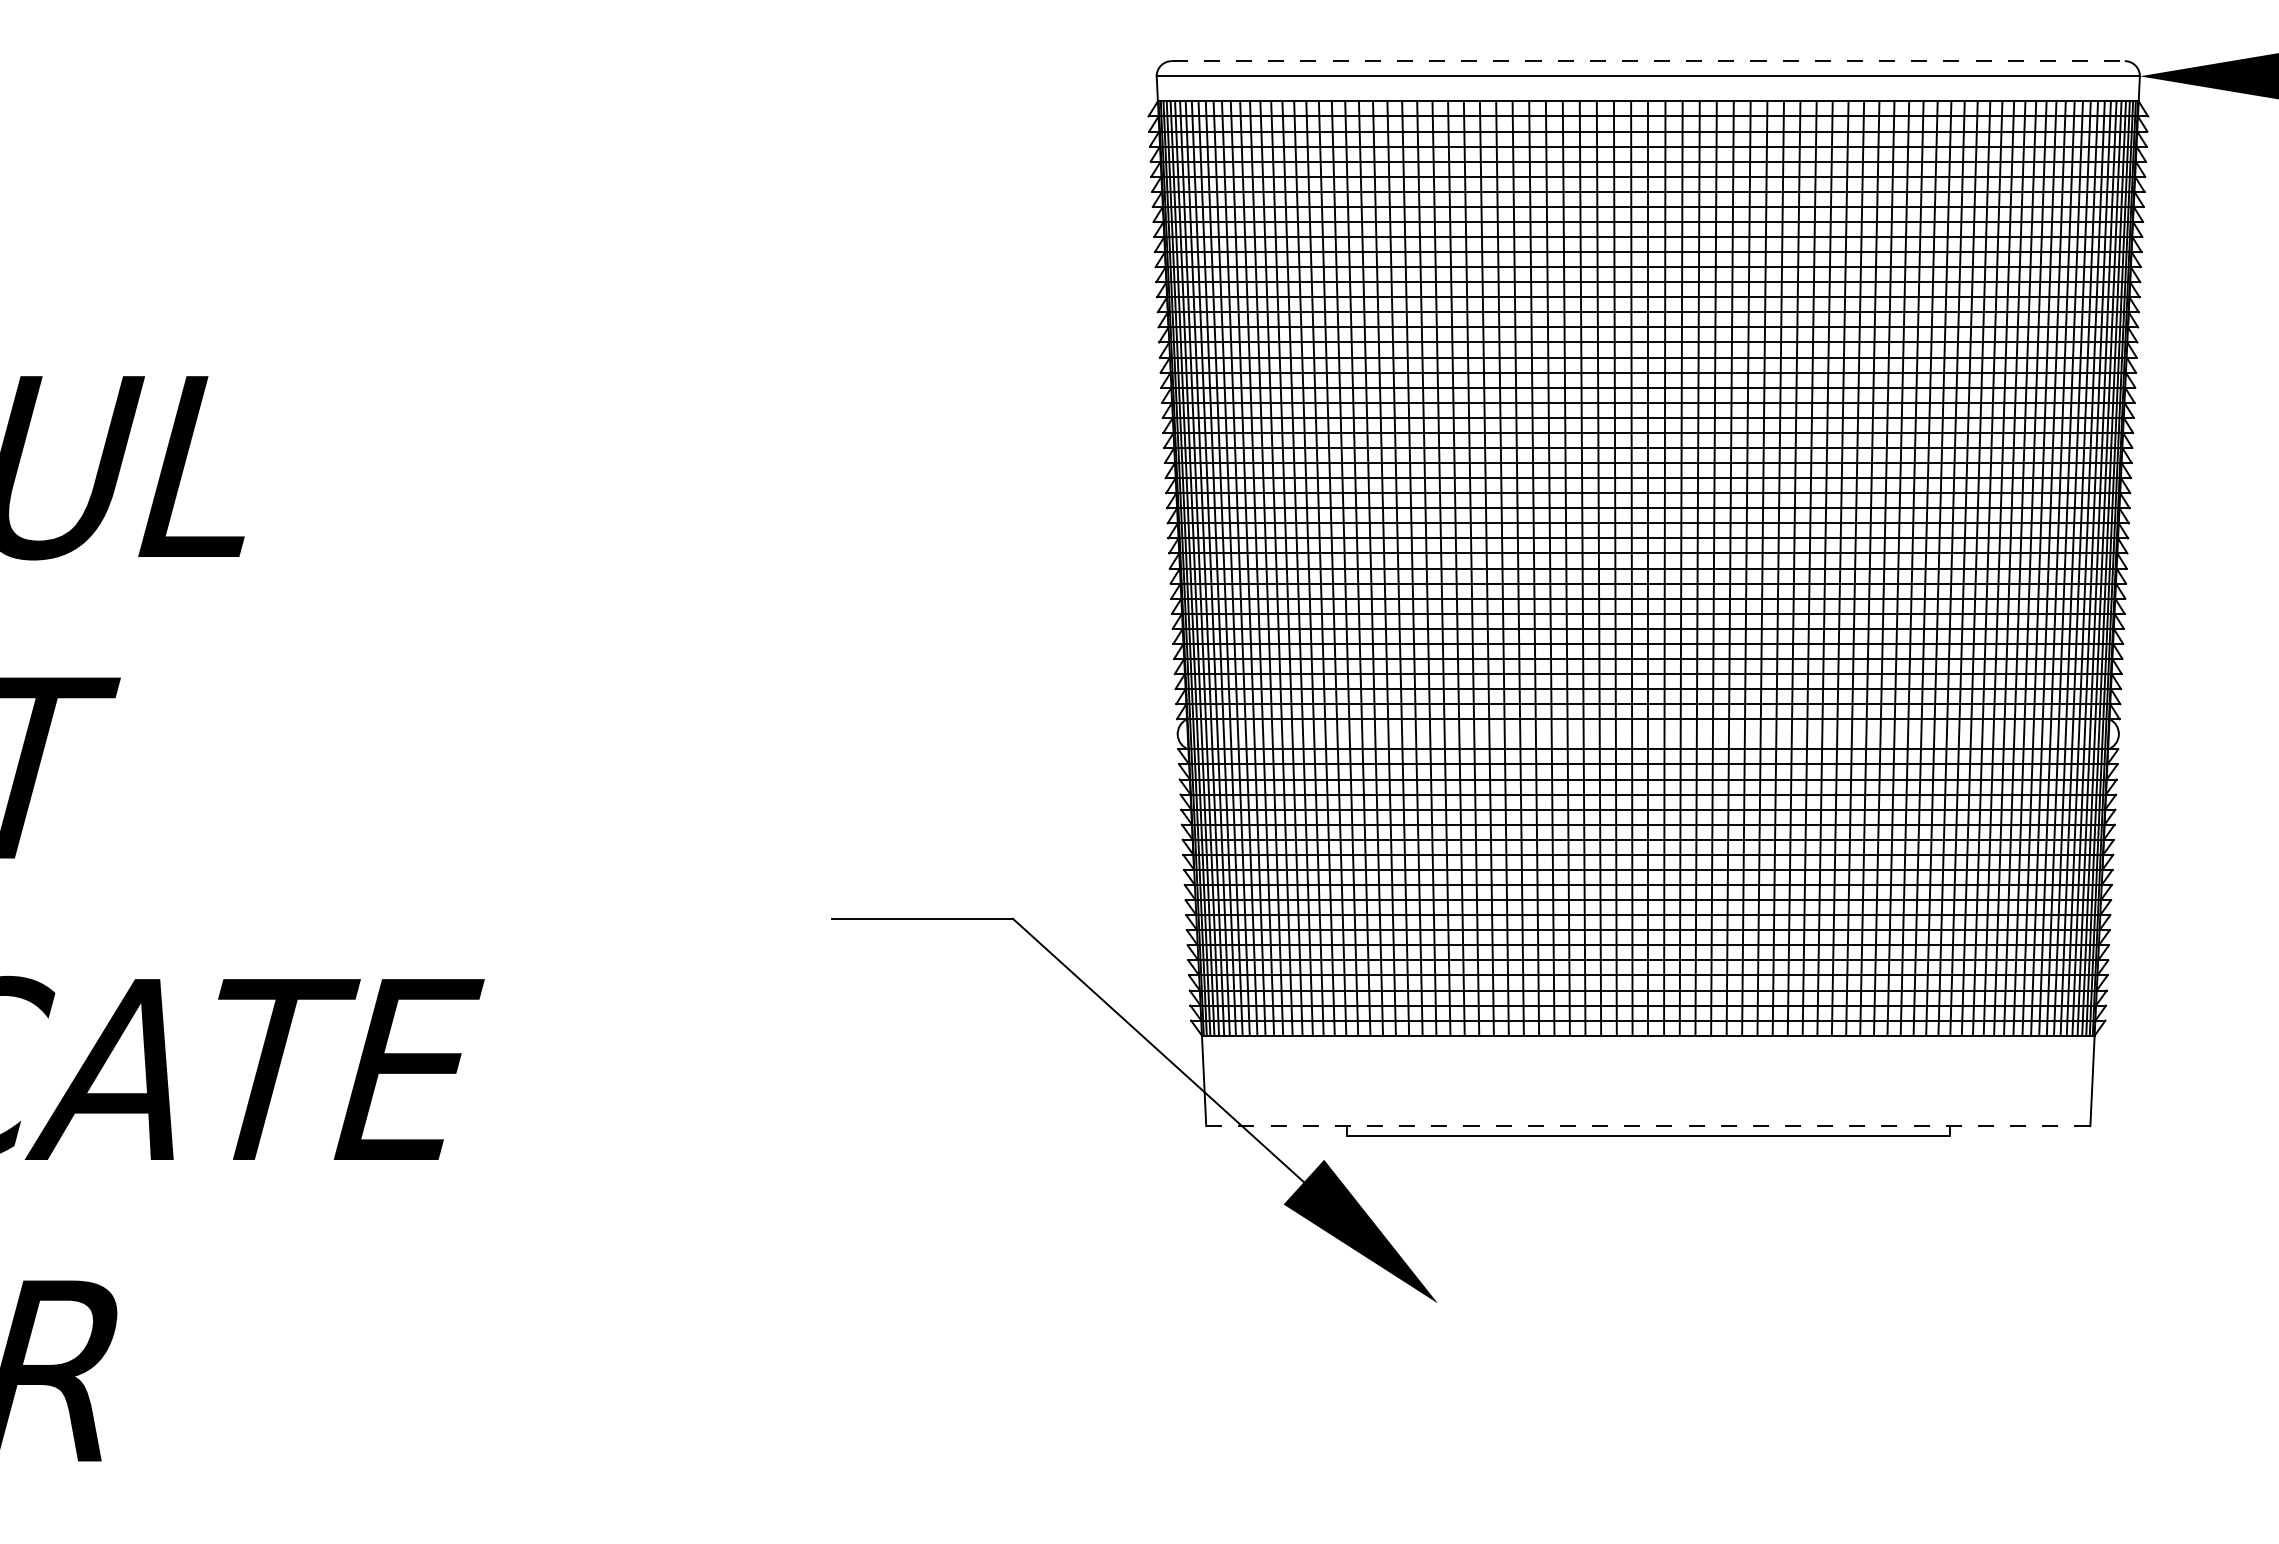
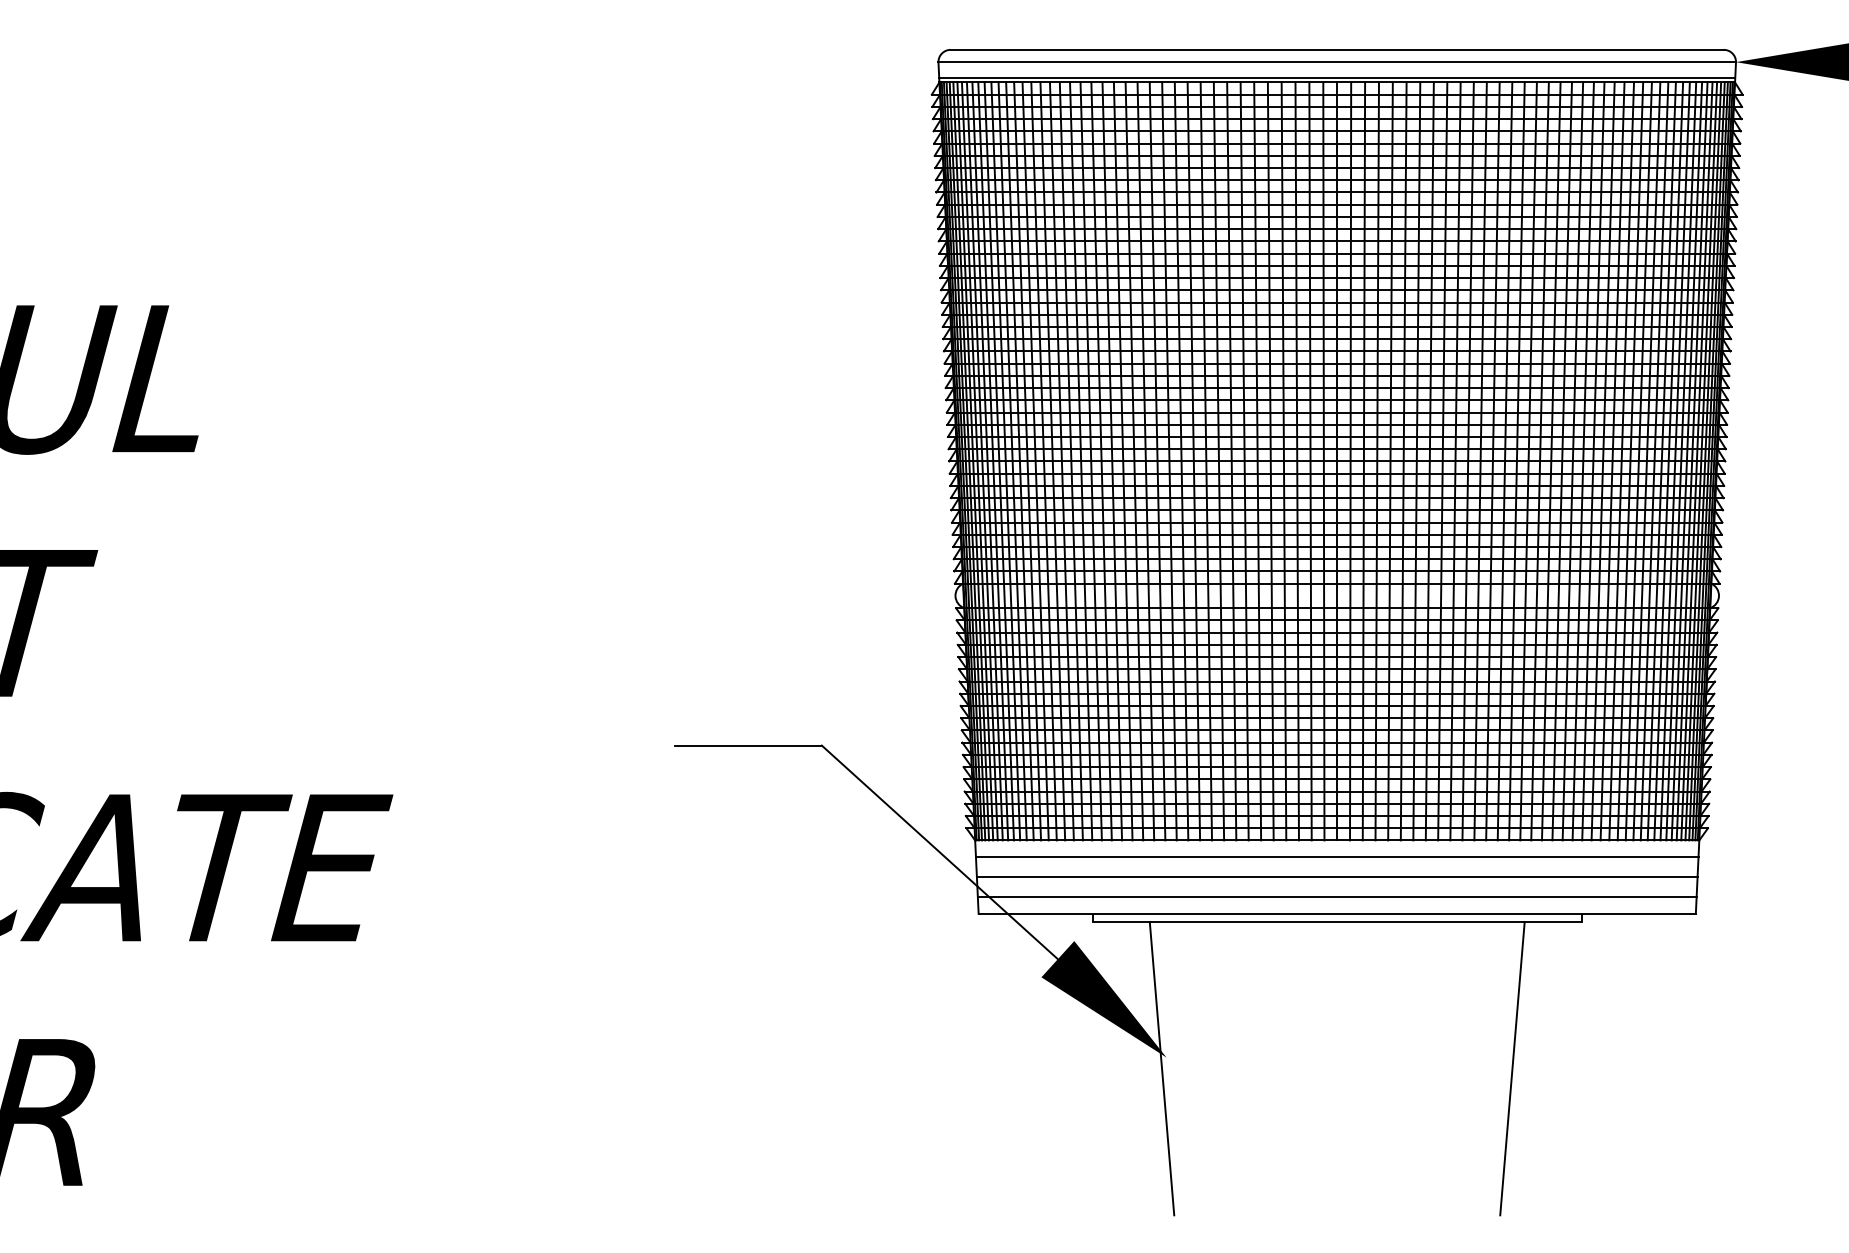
line: (1648, 61) -> (1337, 50), dashed -> solid
line: (1647, 96) -> (1336, 78), added
line: (1647, 1055) -> (1336, 856), added
line: (1648, 1080) -> (1337, 876), added
line: (1648, 1106) -> (1337, 897), added
line: (1648, 1126) -> (1337, 914), dashed -> solid
line: (1432, 1316) -> (1162, 1068), added
line: (1864, 1316) -> (1512, 1068), added

